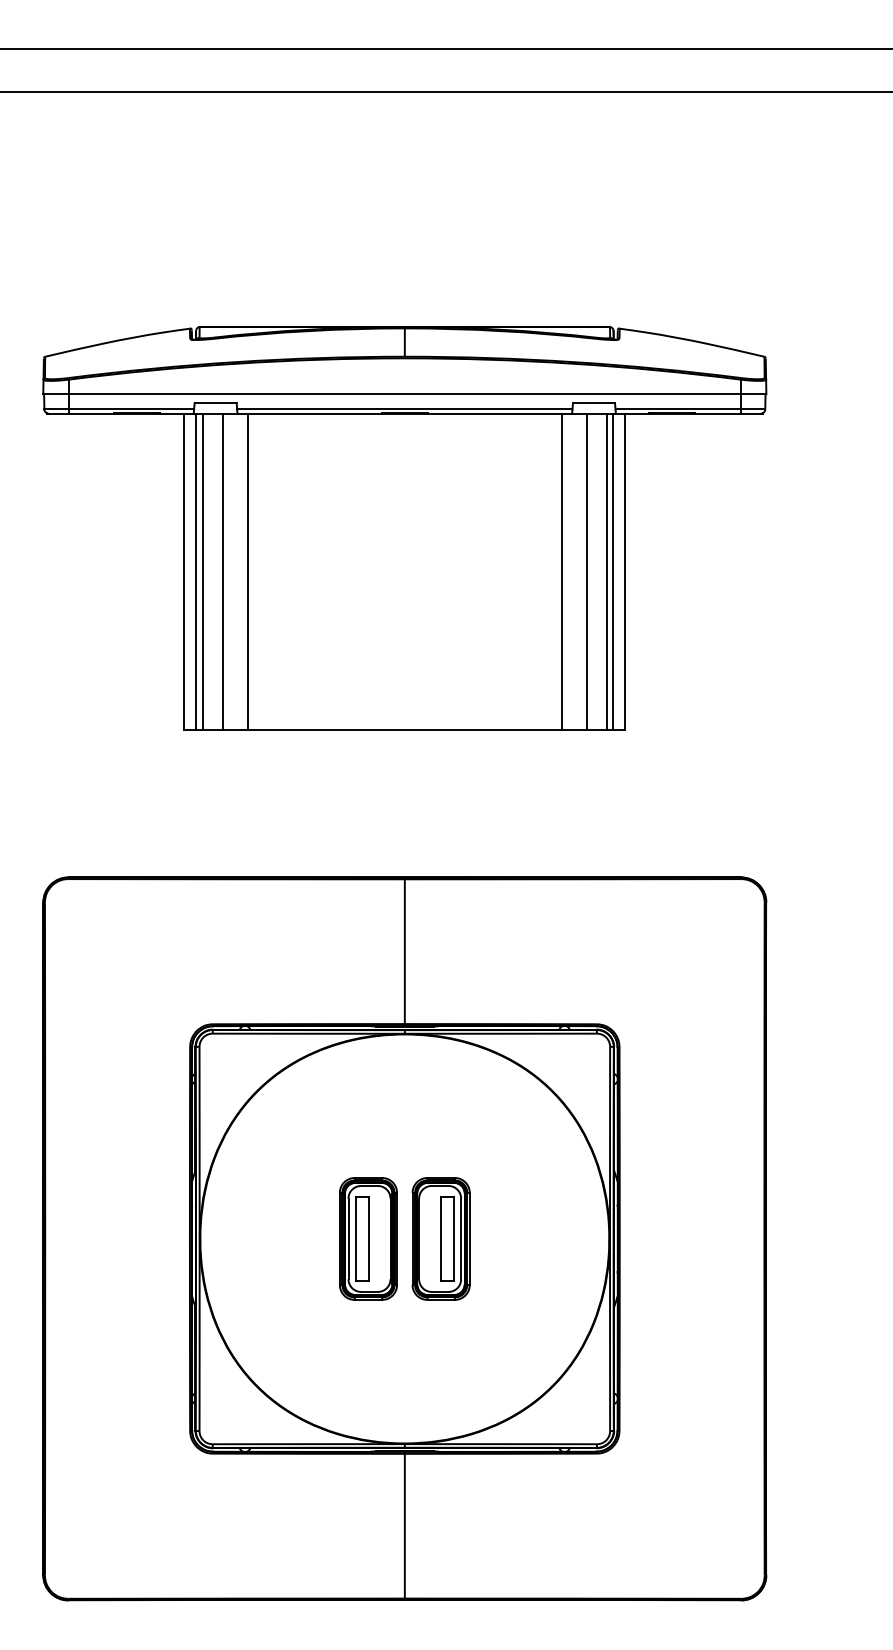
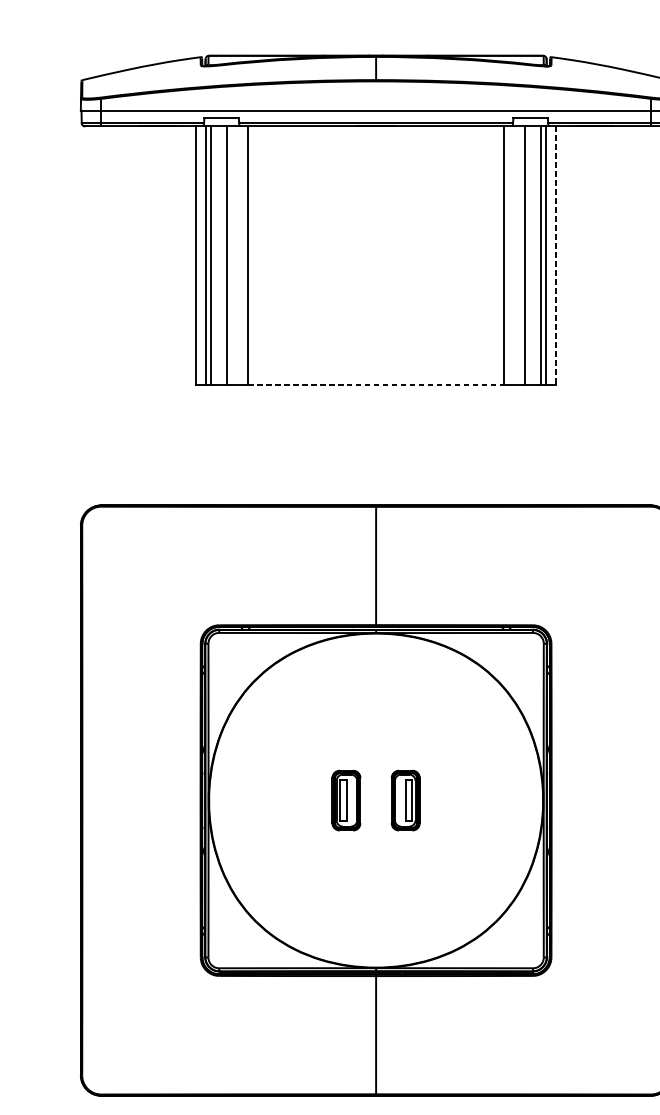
line: (625, 572) -> (556, 256), solid -> dashed
line: (404, 729) -> (375, 384), solid -> dashed
part: (368, 1238) -> (346, 800), size x0.6
part: (440, 1238) -> (405, 800), size x0.6

